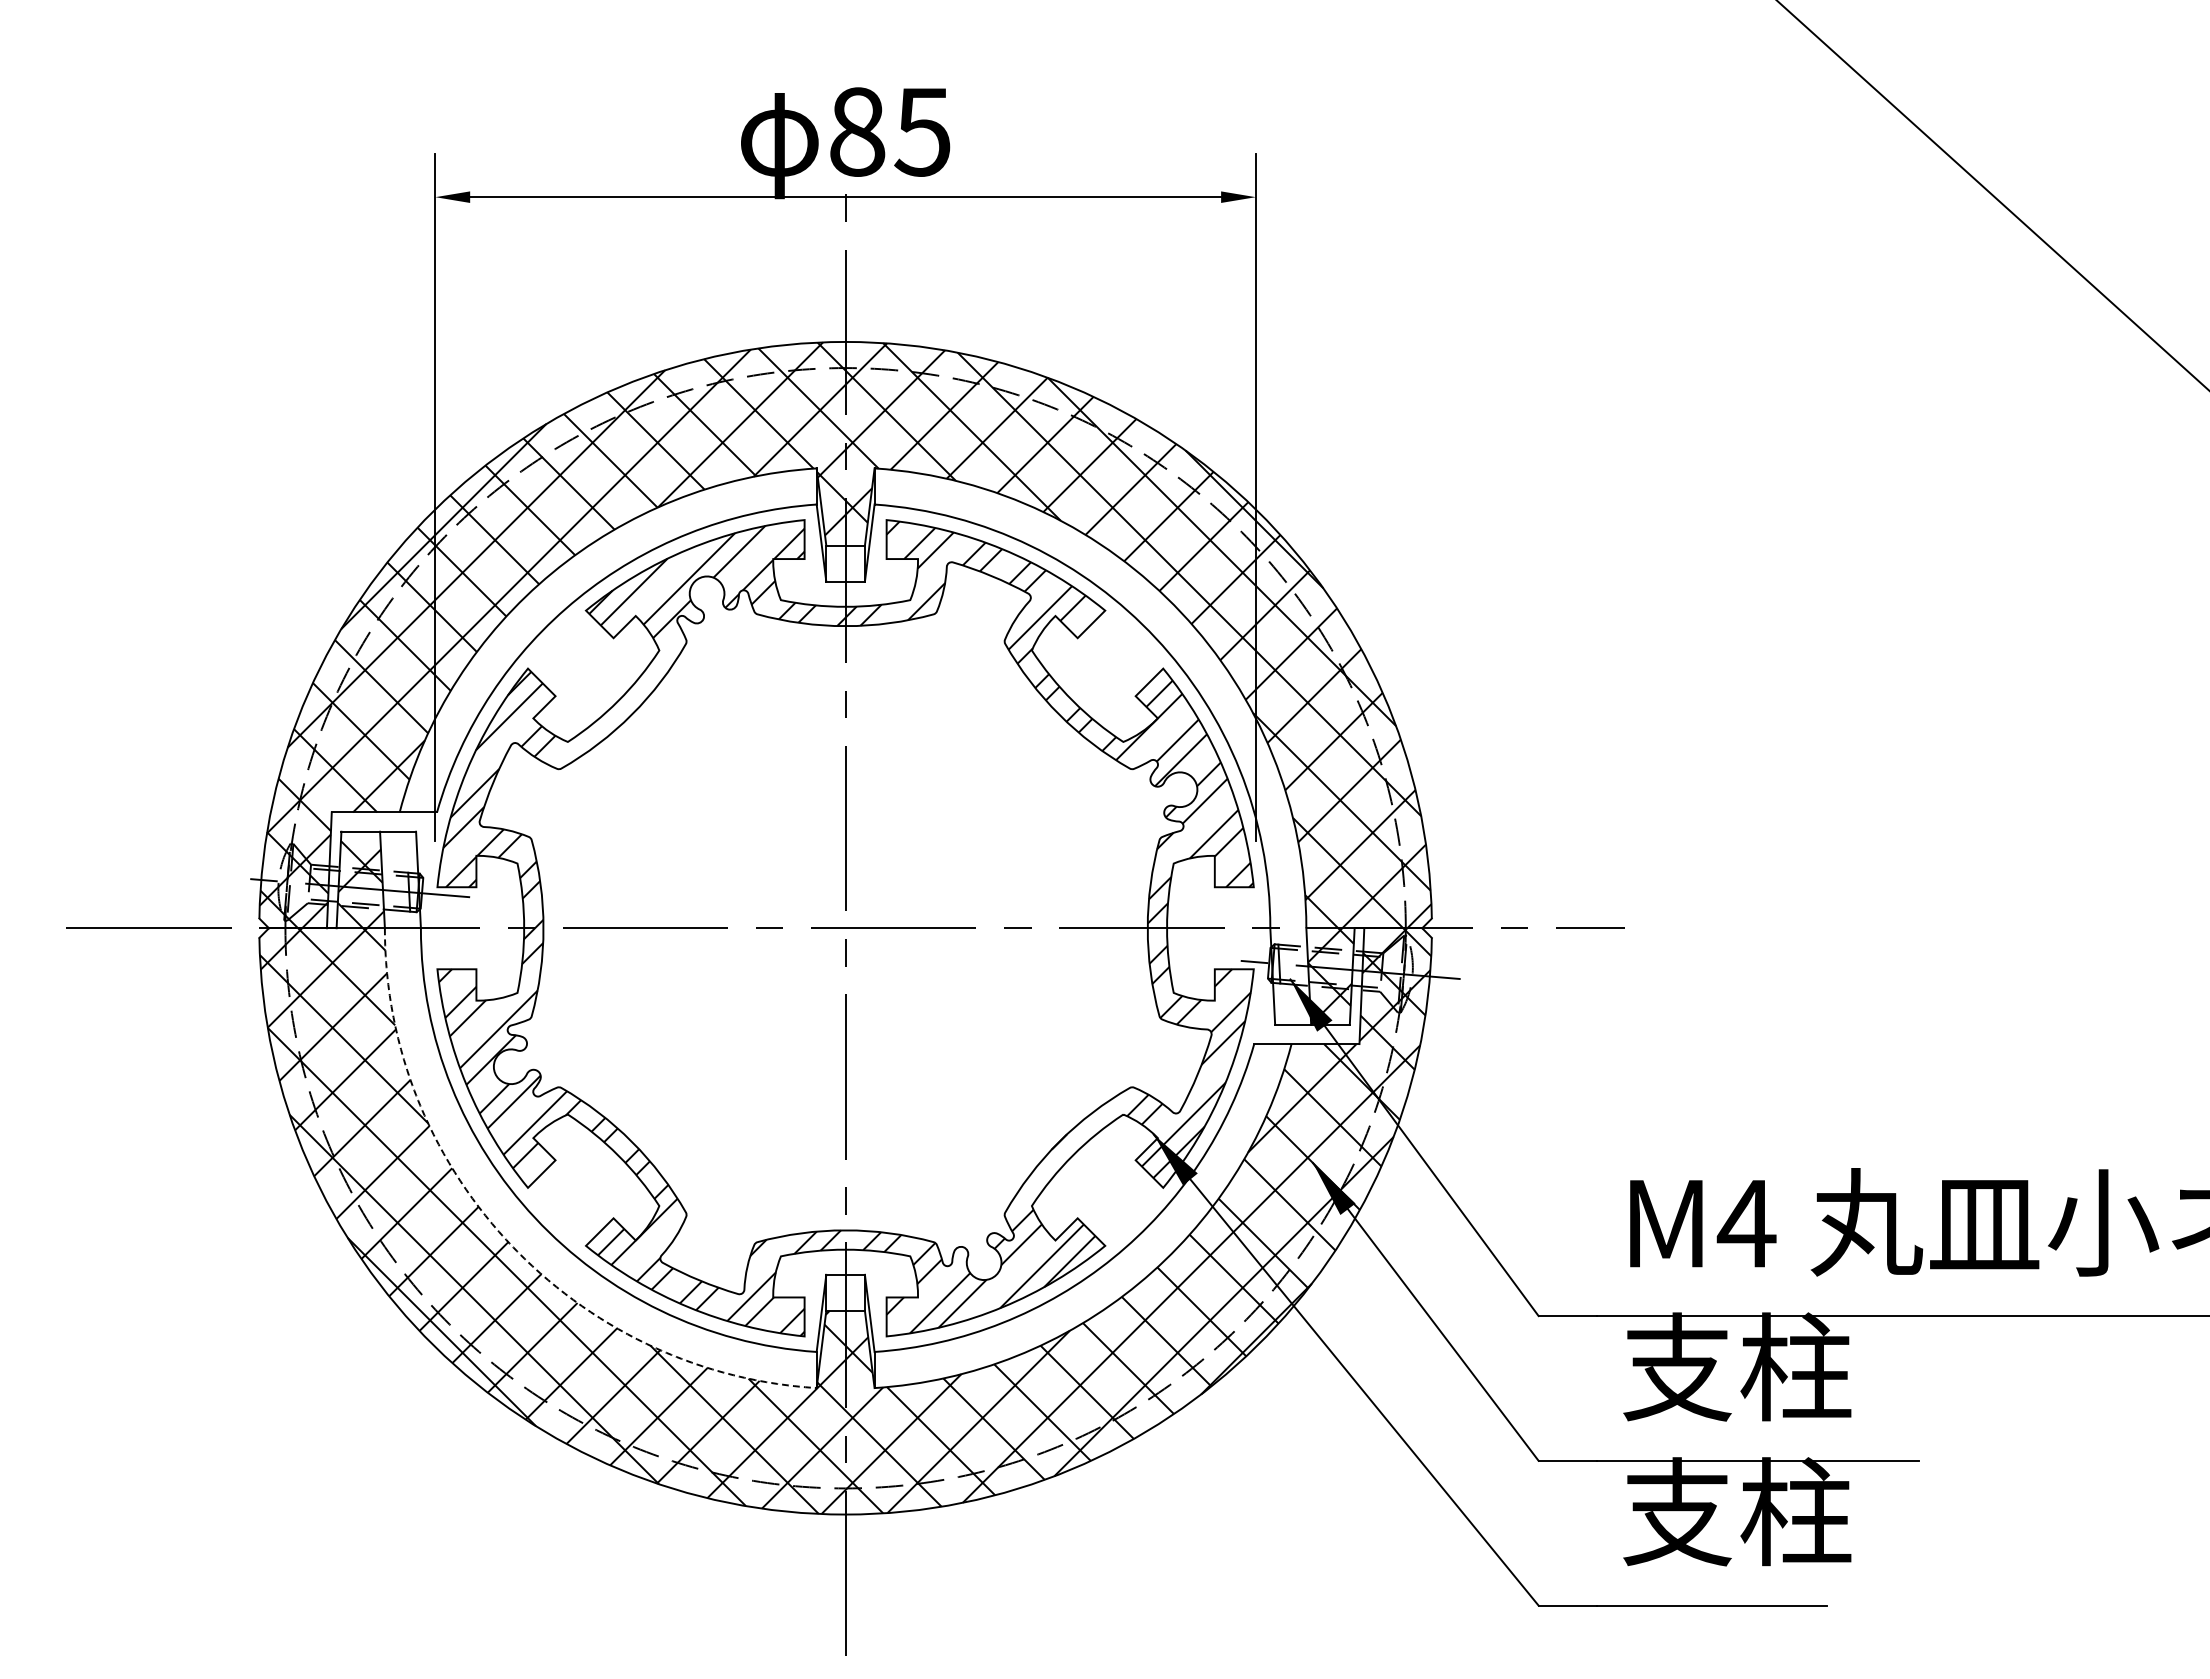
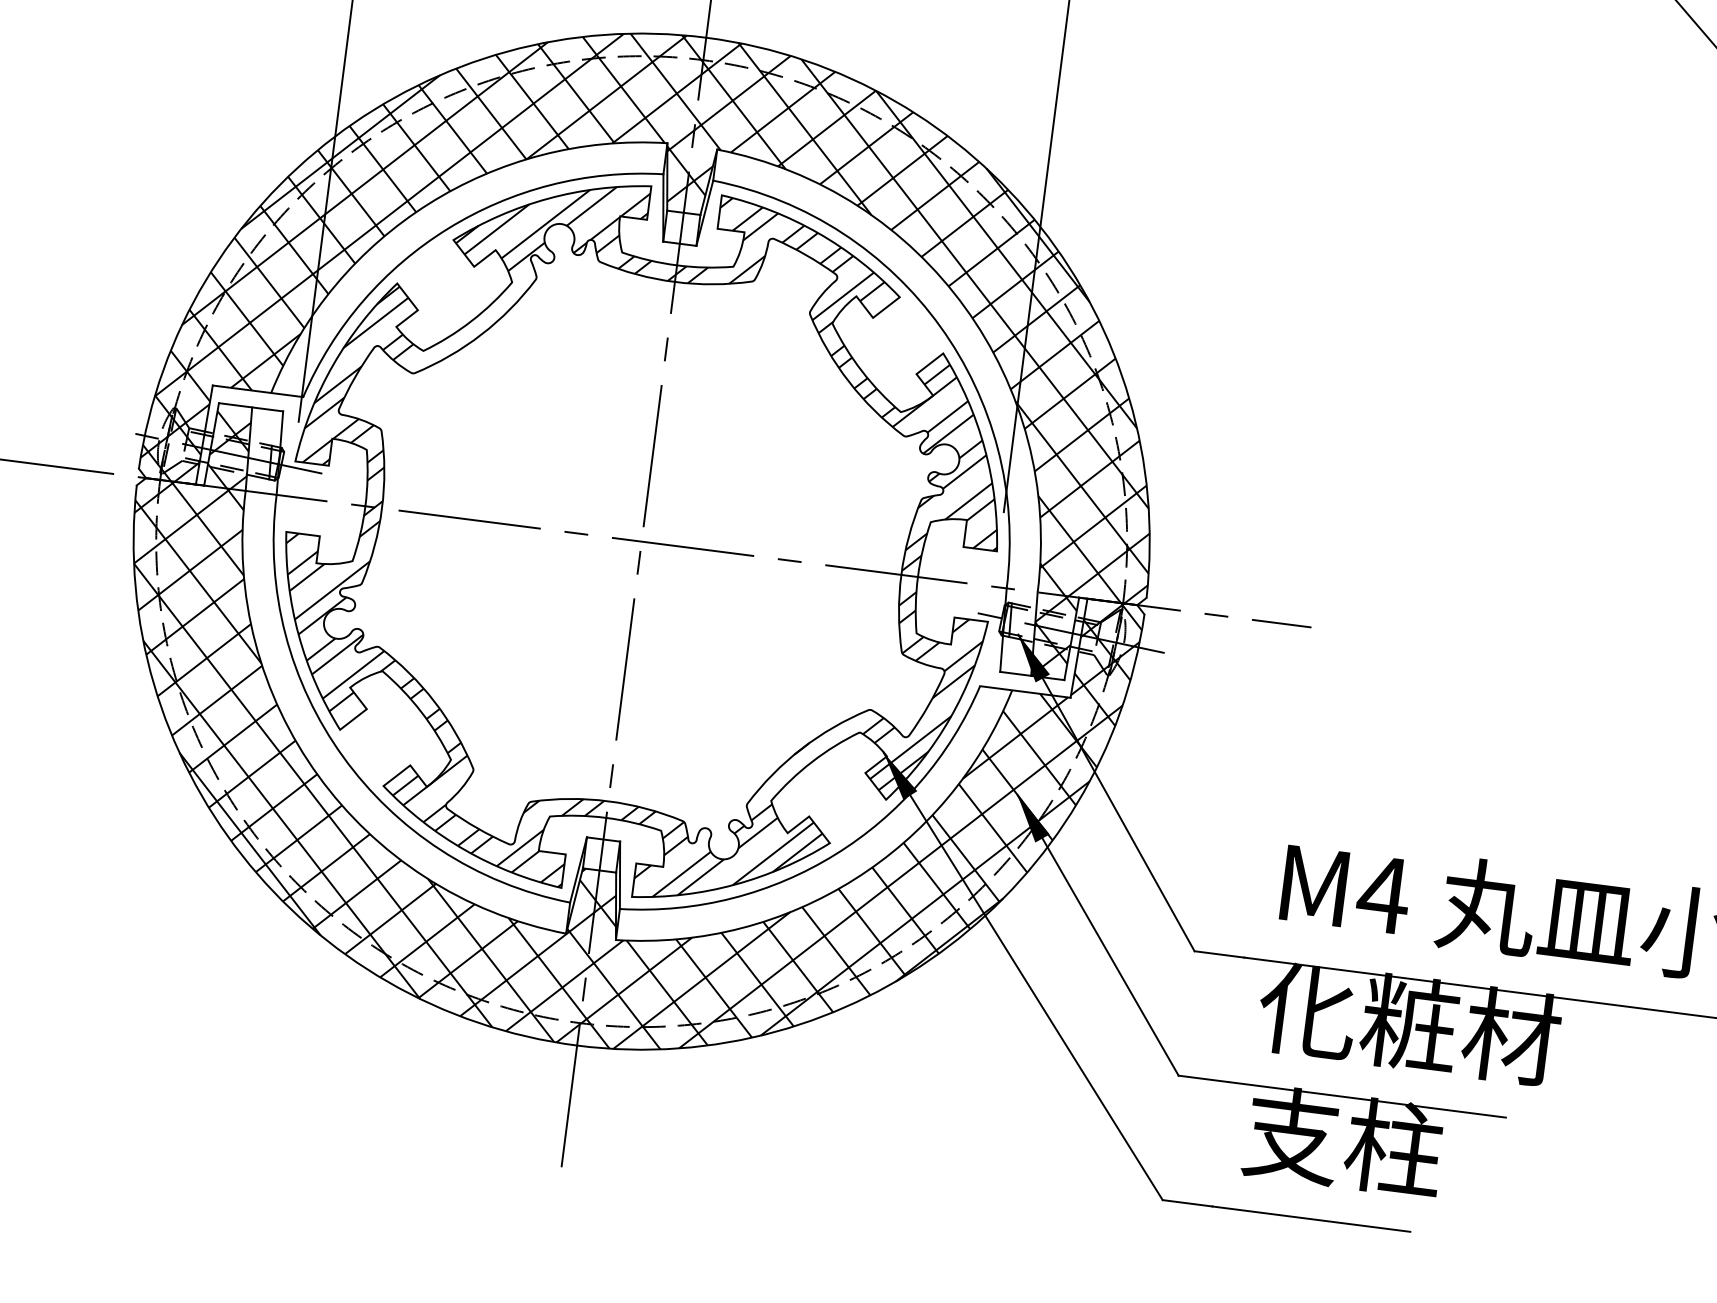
arc: (509, 1243) -> (318, 775), dashed -> solid
text: (1794, 1366) -> (1408, 1022), 支柱 -> 化粧材

